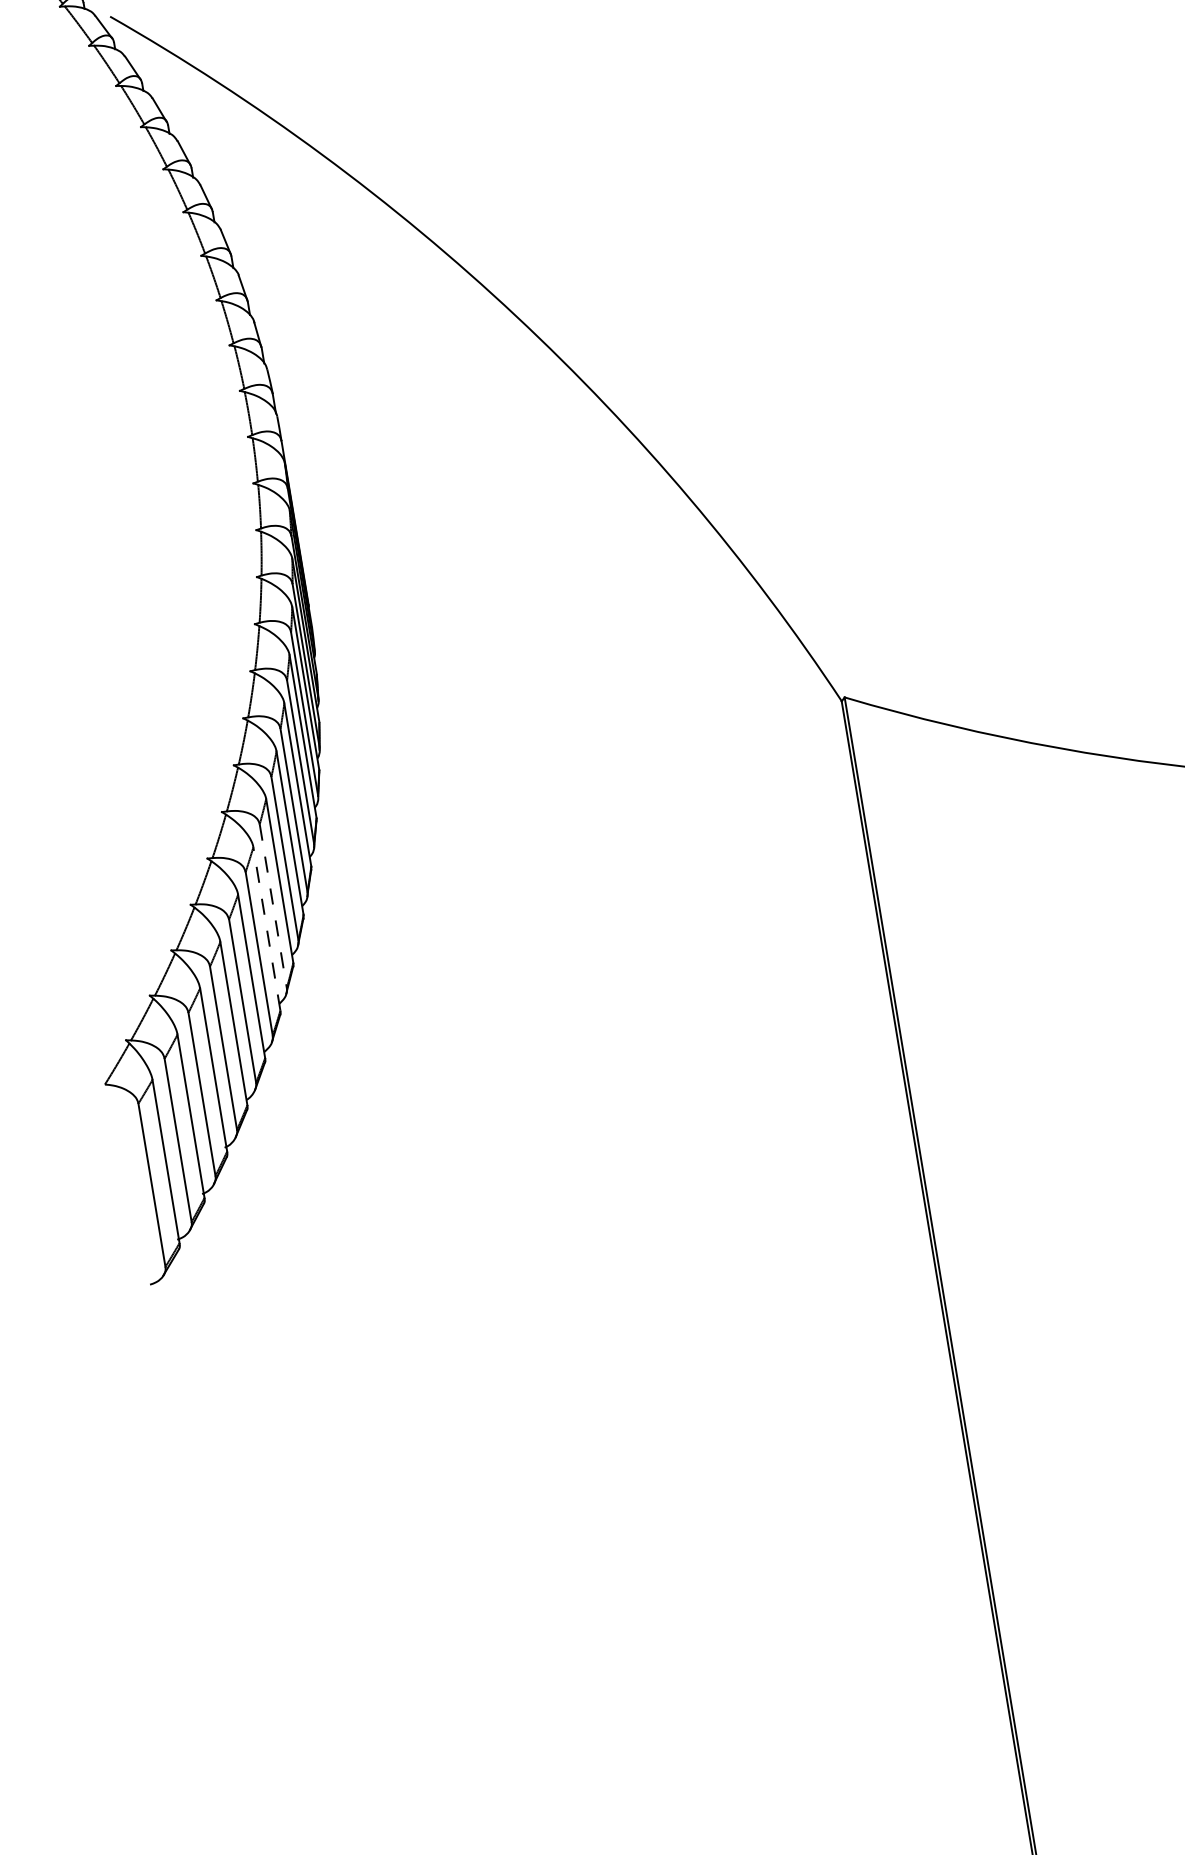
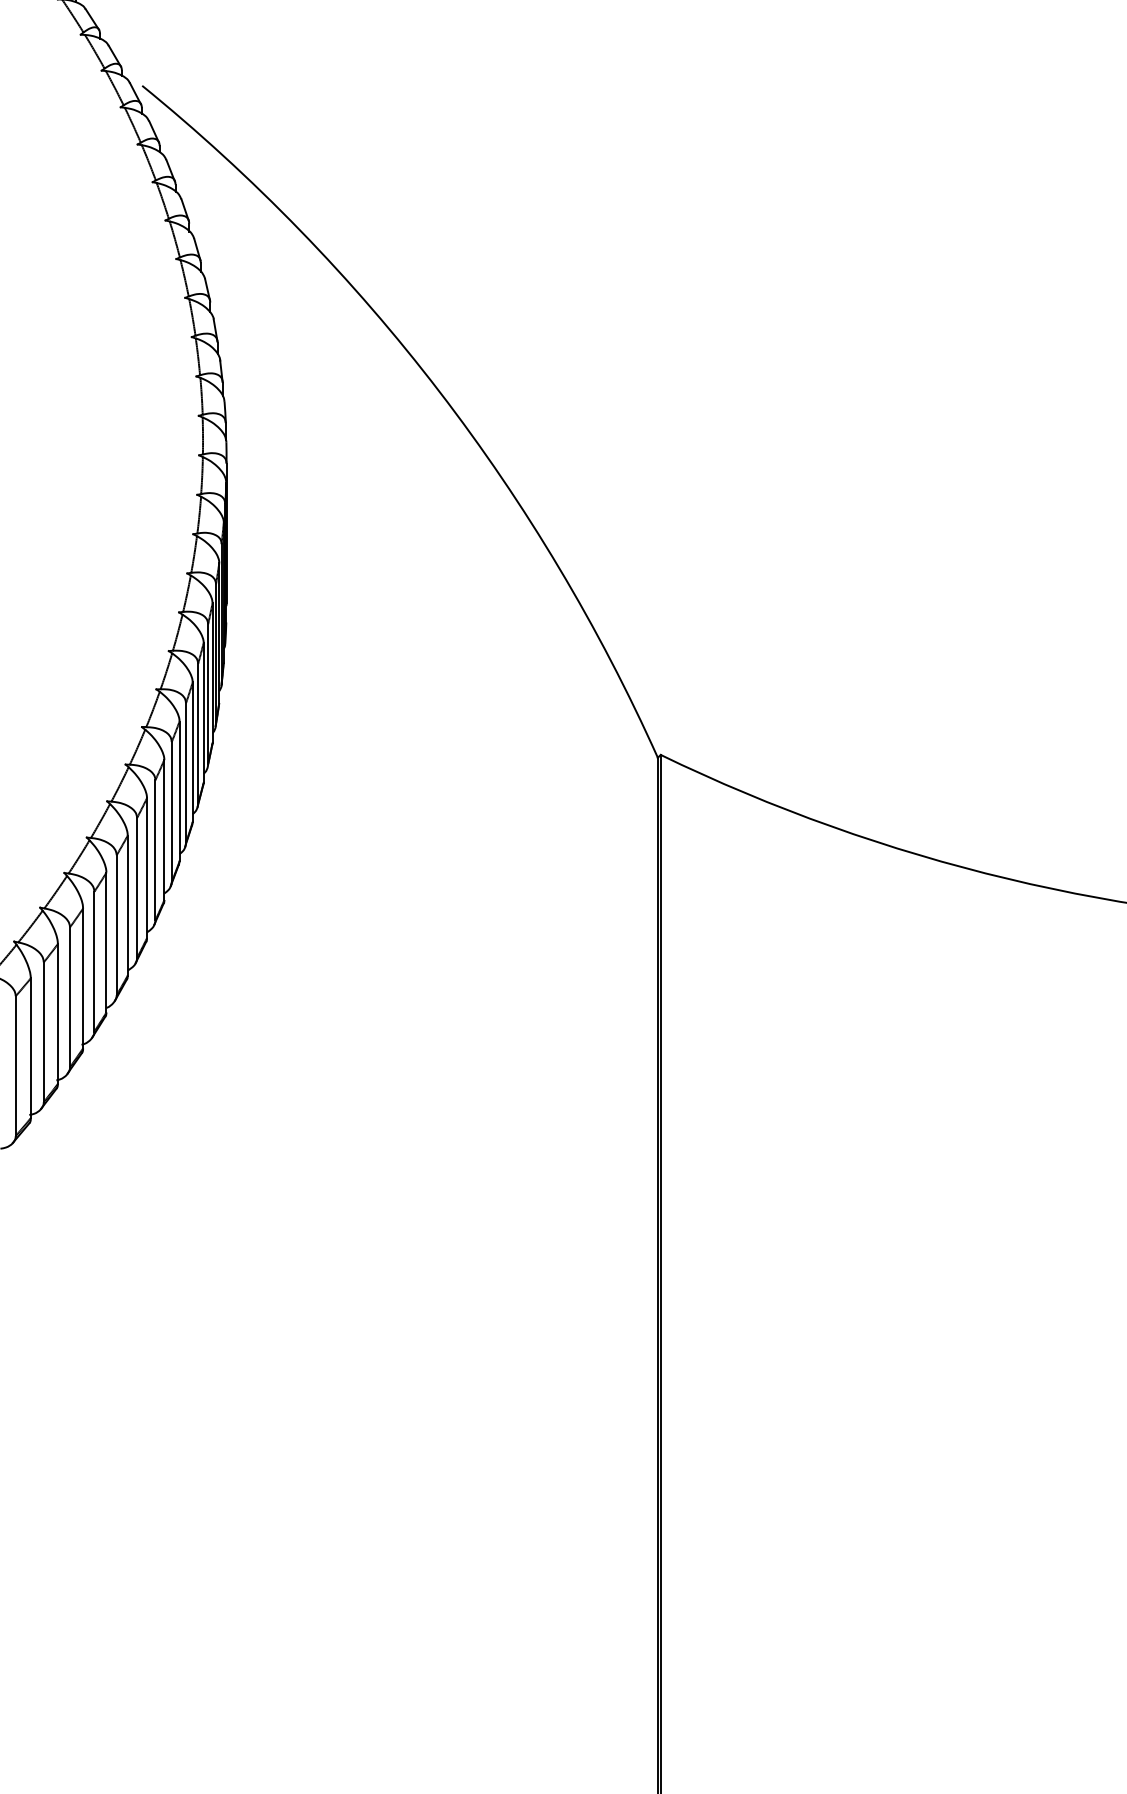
line: (273, 906) -> (155, 850), dashed -> solid
line: (267, 929) -> (147, 868), dashed -> solid

